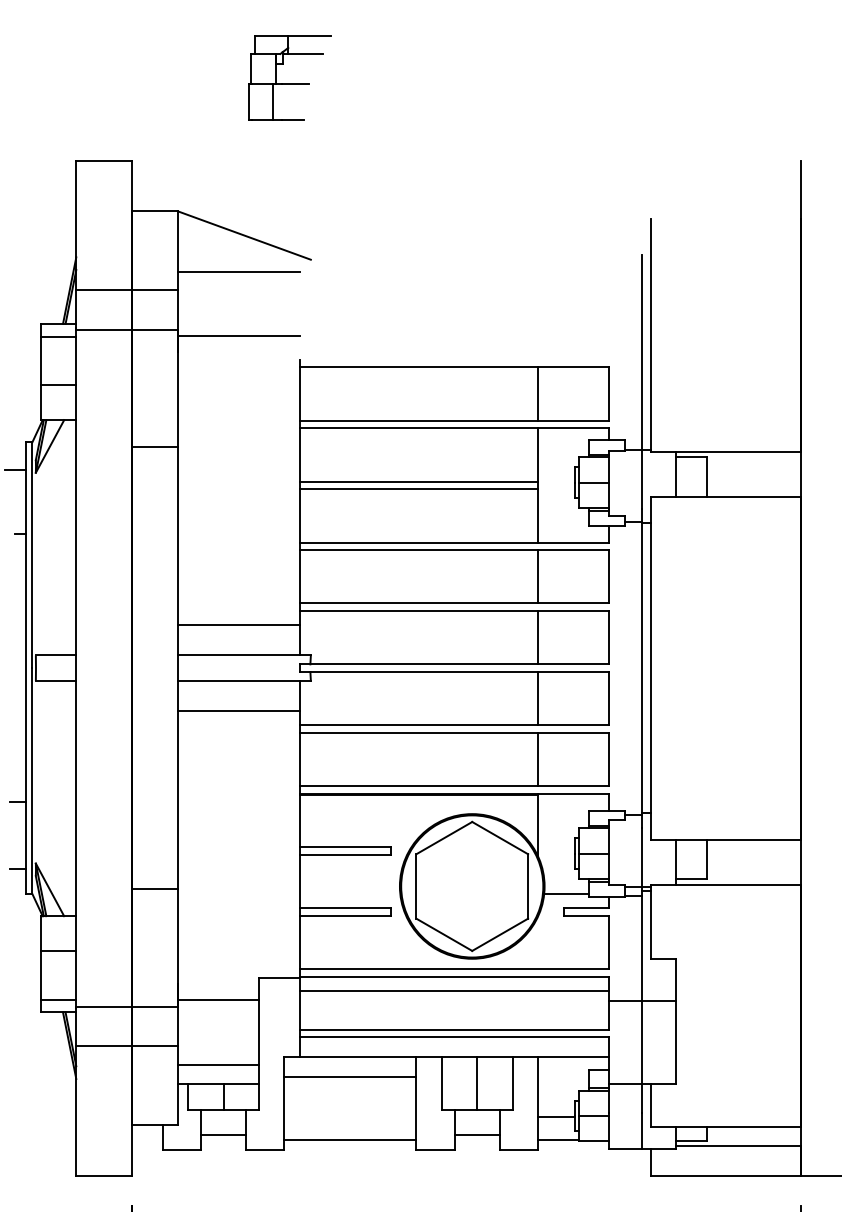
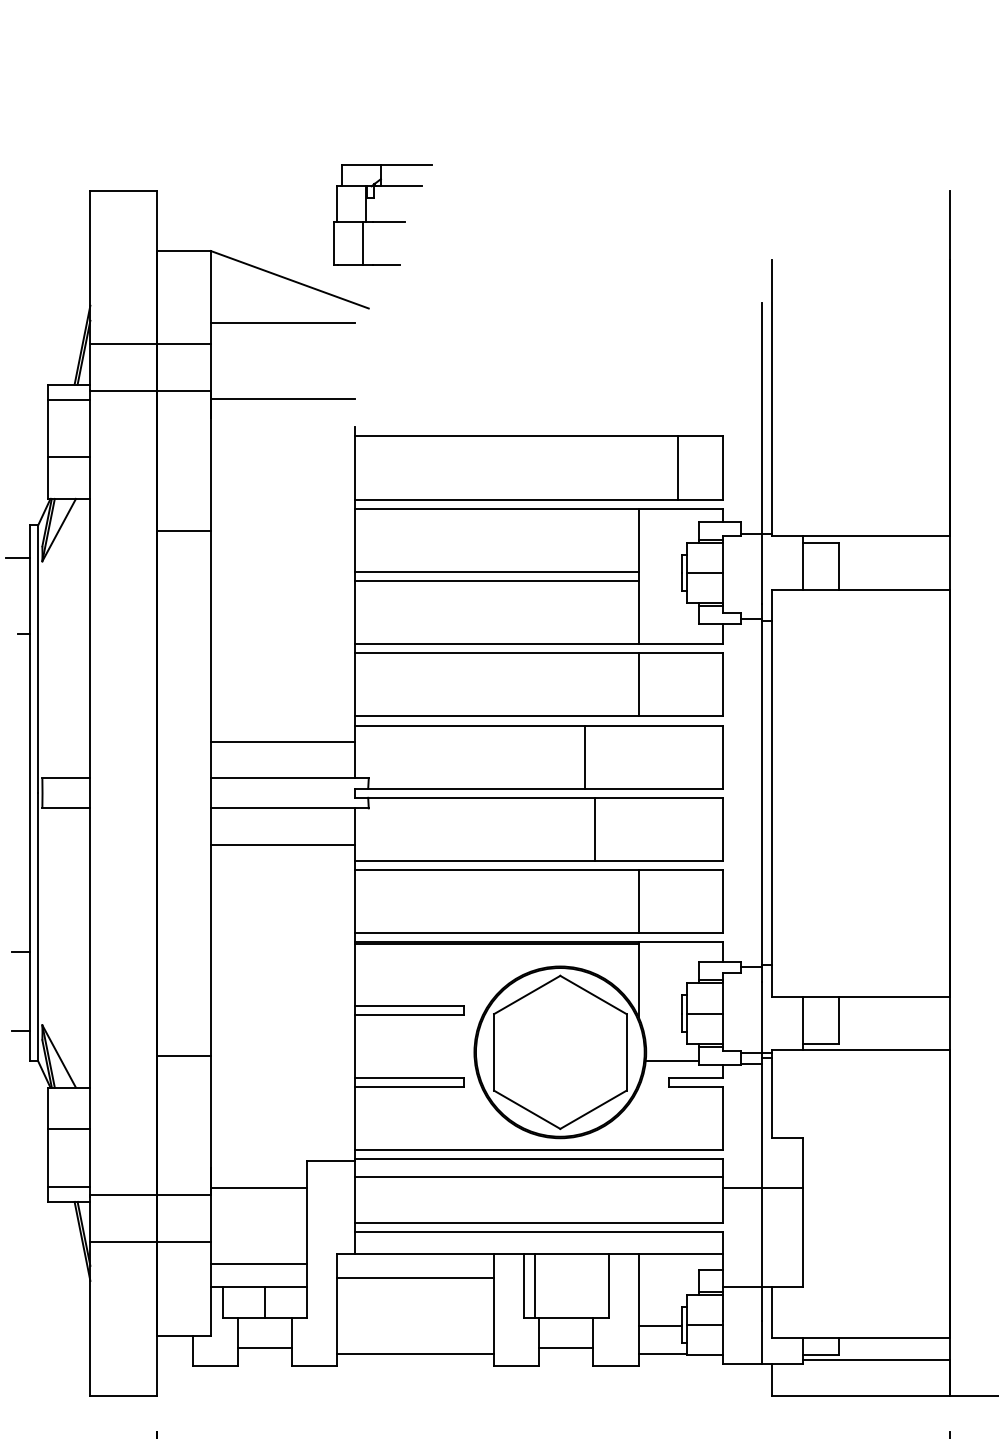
part: (289, 83) -> (382, 221), moved
line: (538, 393) -> (677, 467), moved
line: (538, 637) -> (584, 756), moved
line: (538, 698) -> (594, 829), moved
line: (477, 1082) -> (535, 1285), moved

